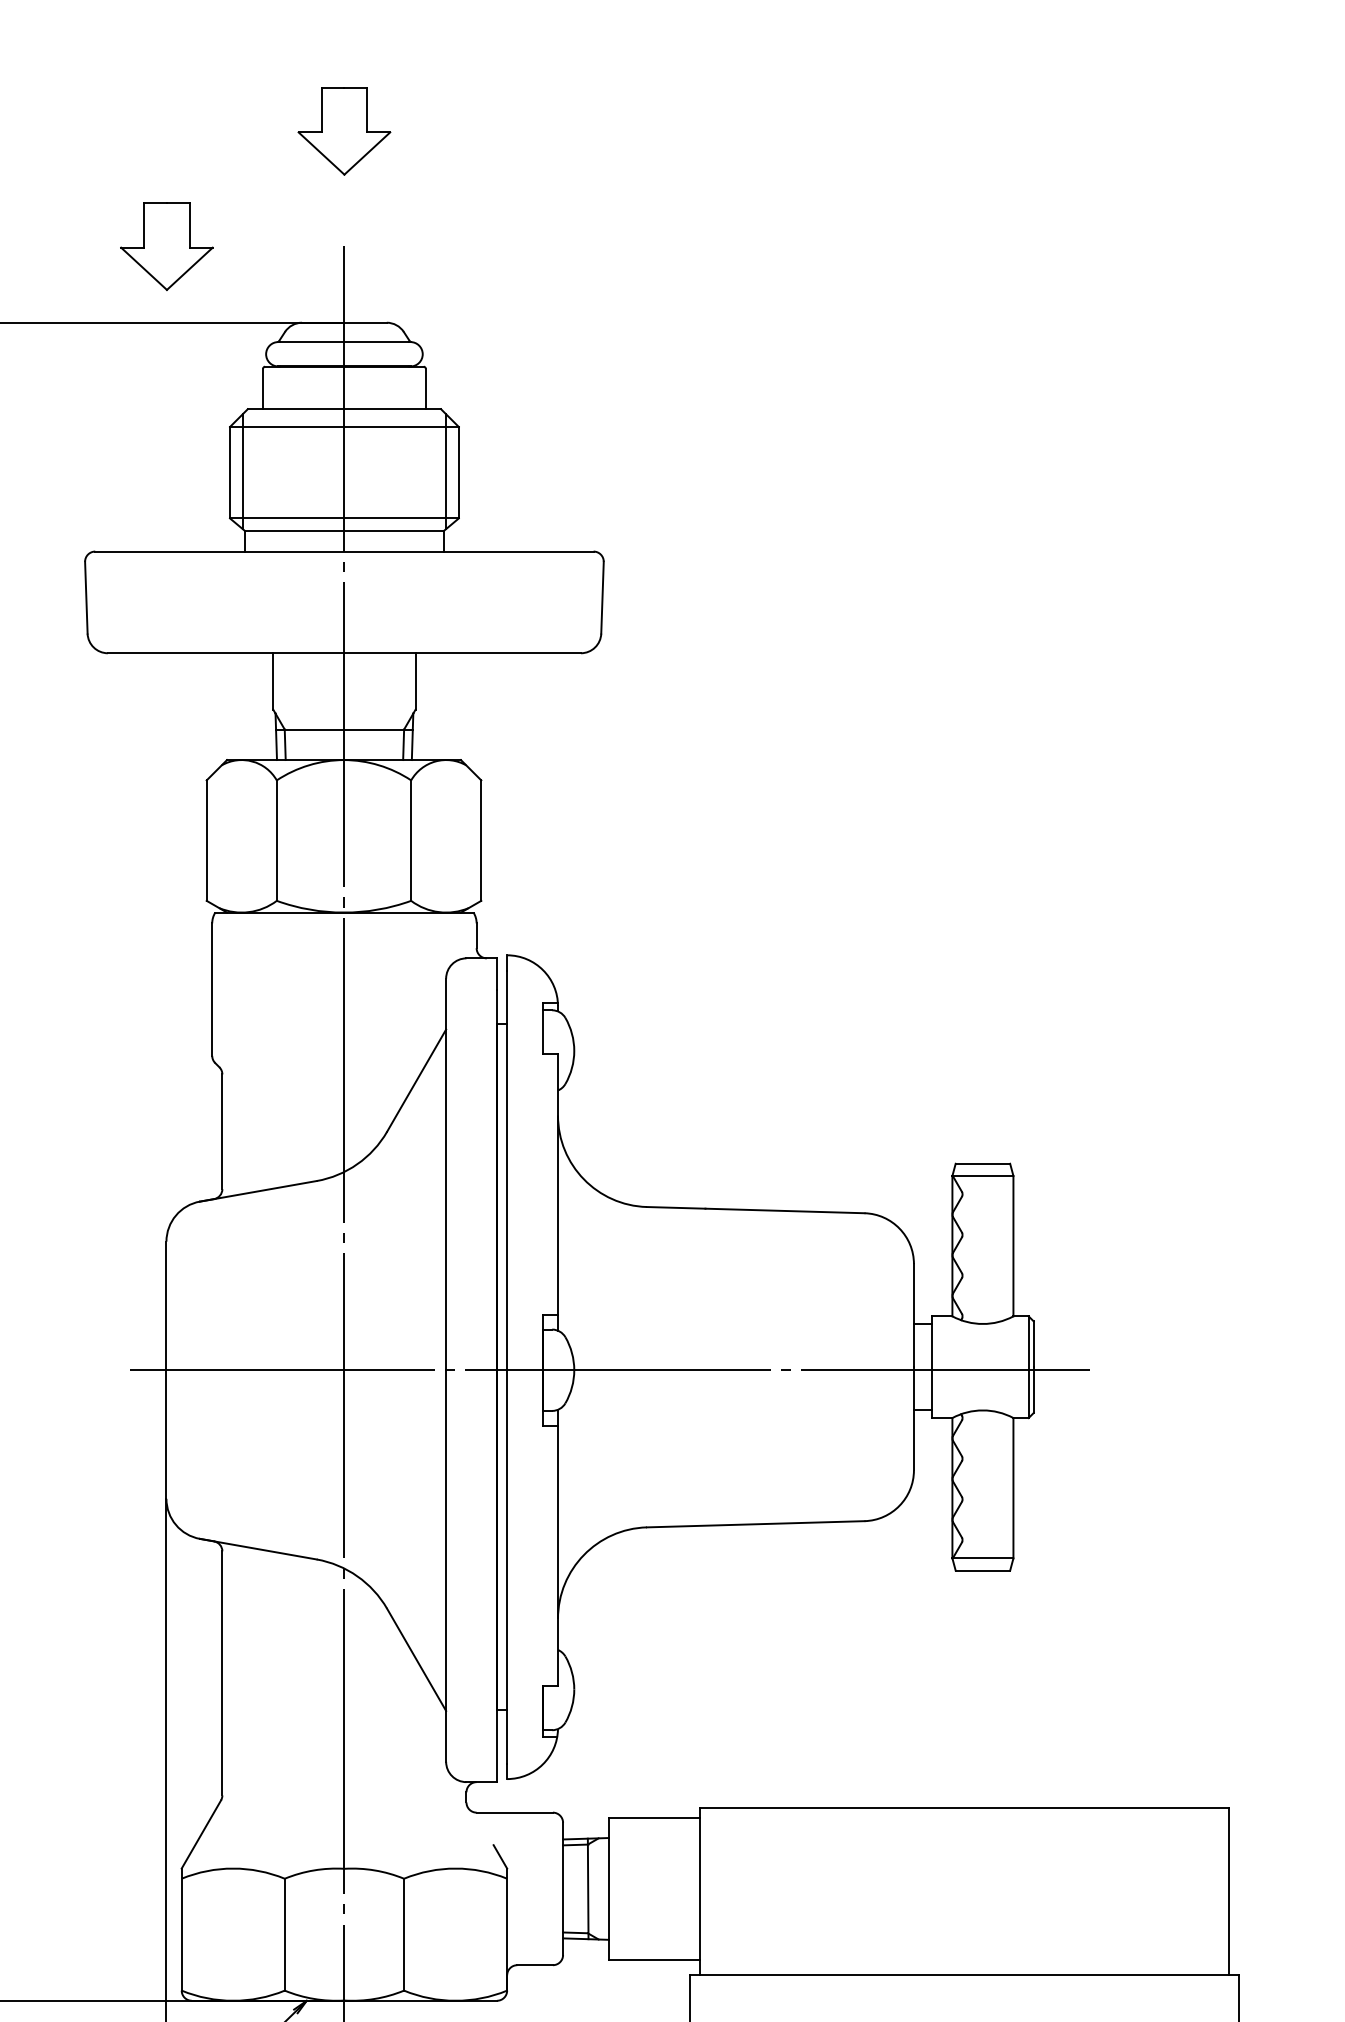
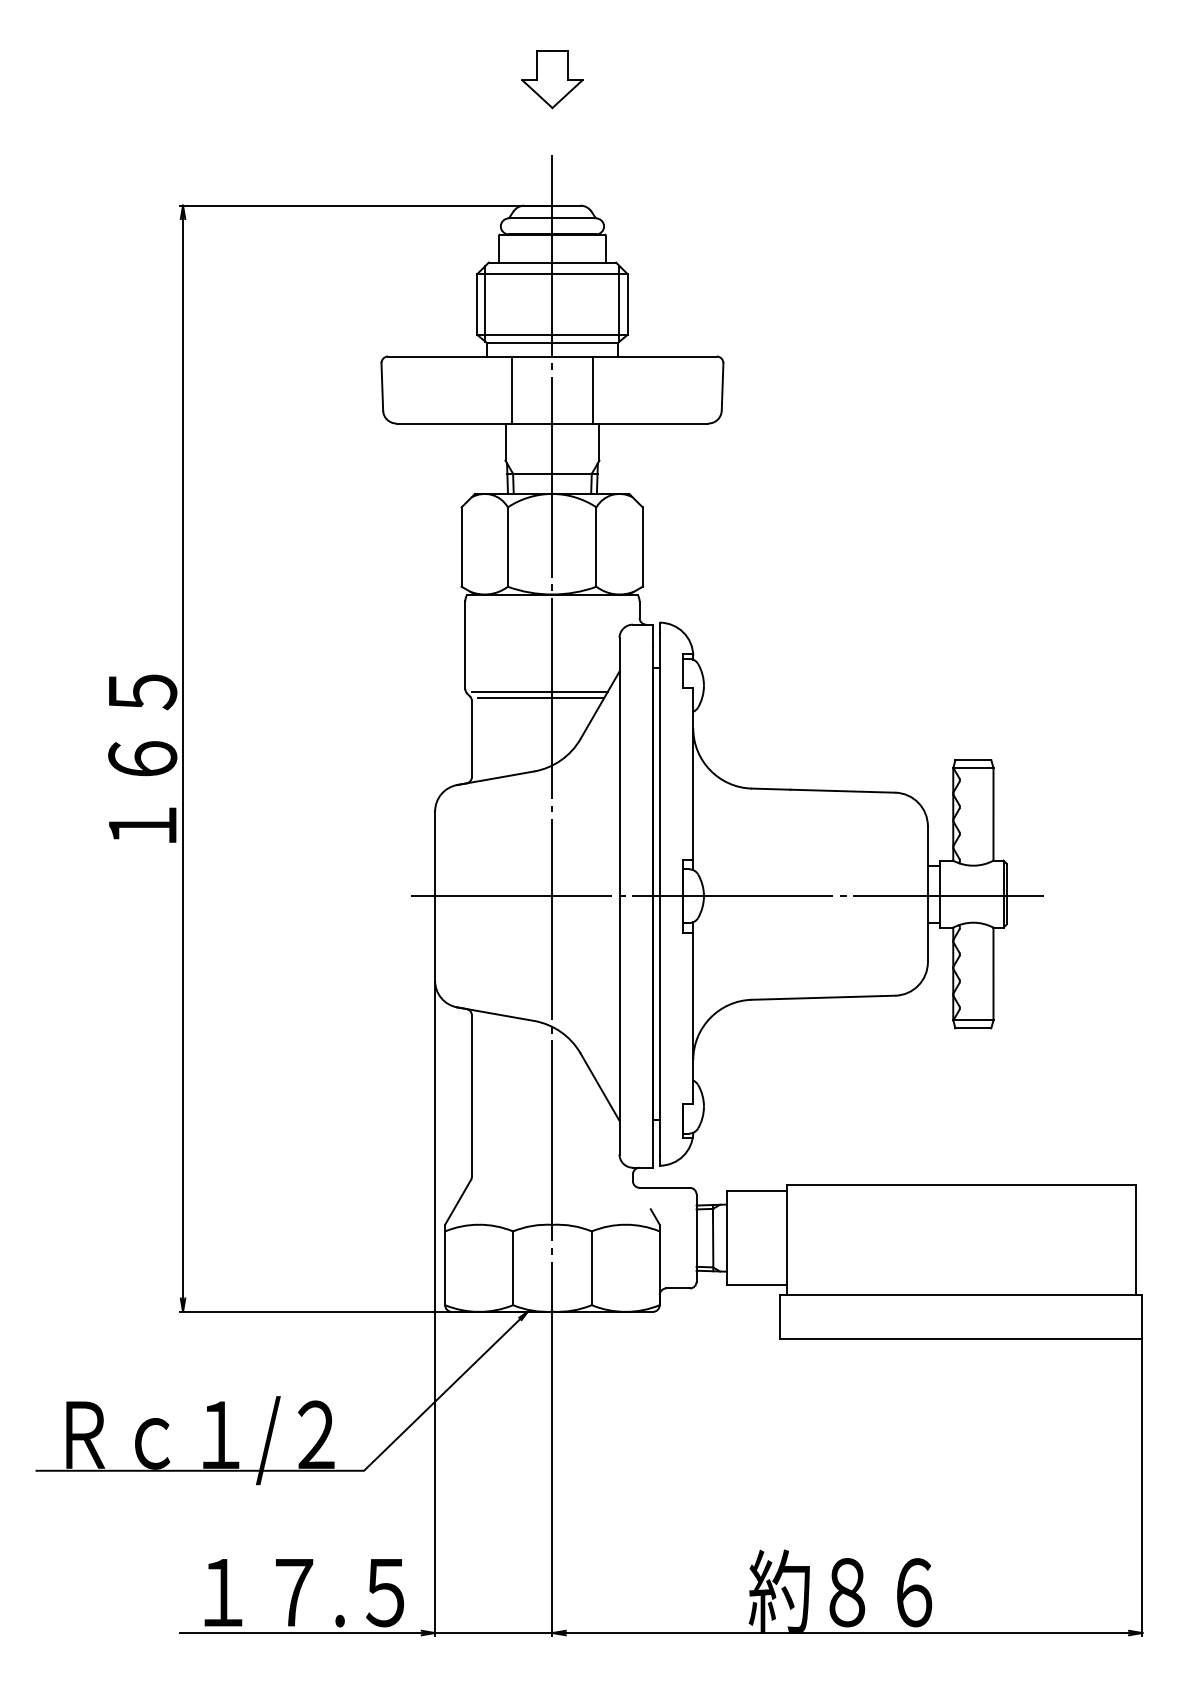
part: (167, 246) -> (435, 155), removed
line: (283, 601) -> (512, 389), added
line: (405, 601) -> (592, 389), added
line: (324, 1061) -> (539, 692), added
line: (327, 1070) -> (541, 698), added

